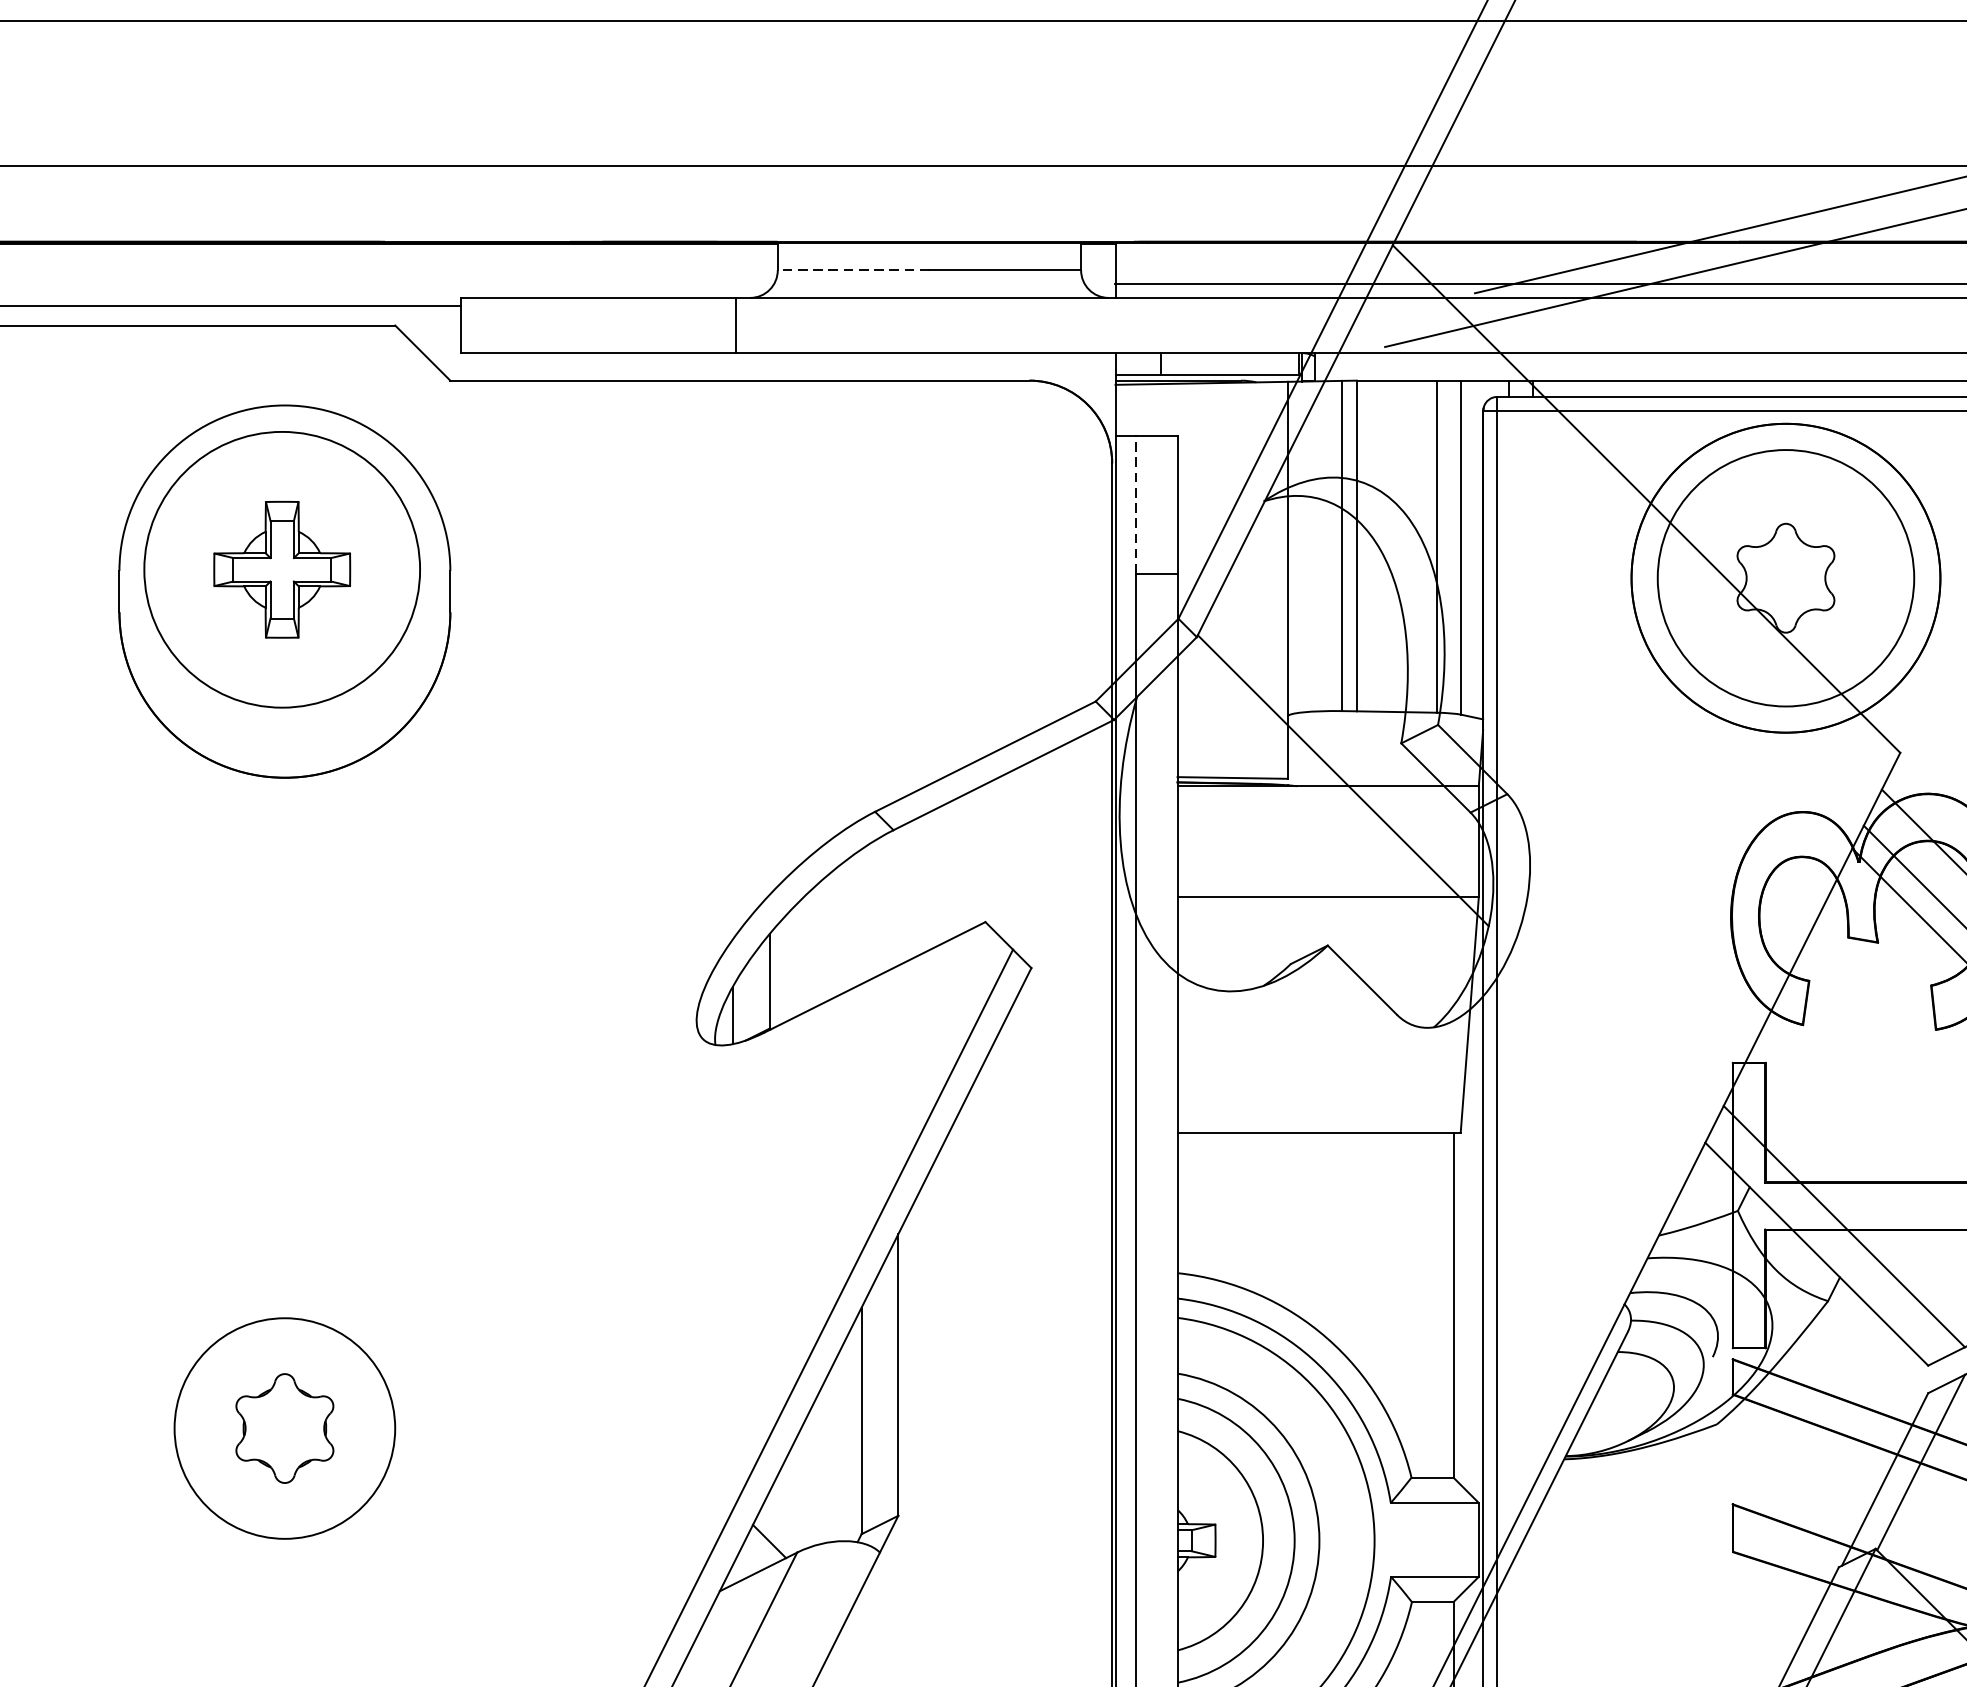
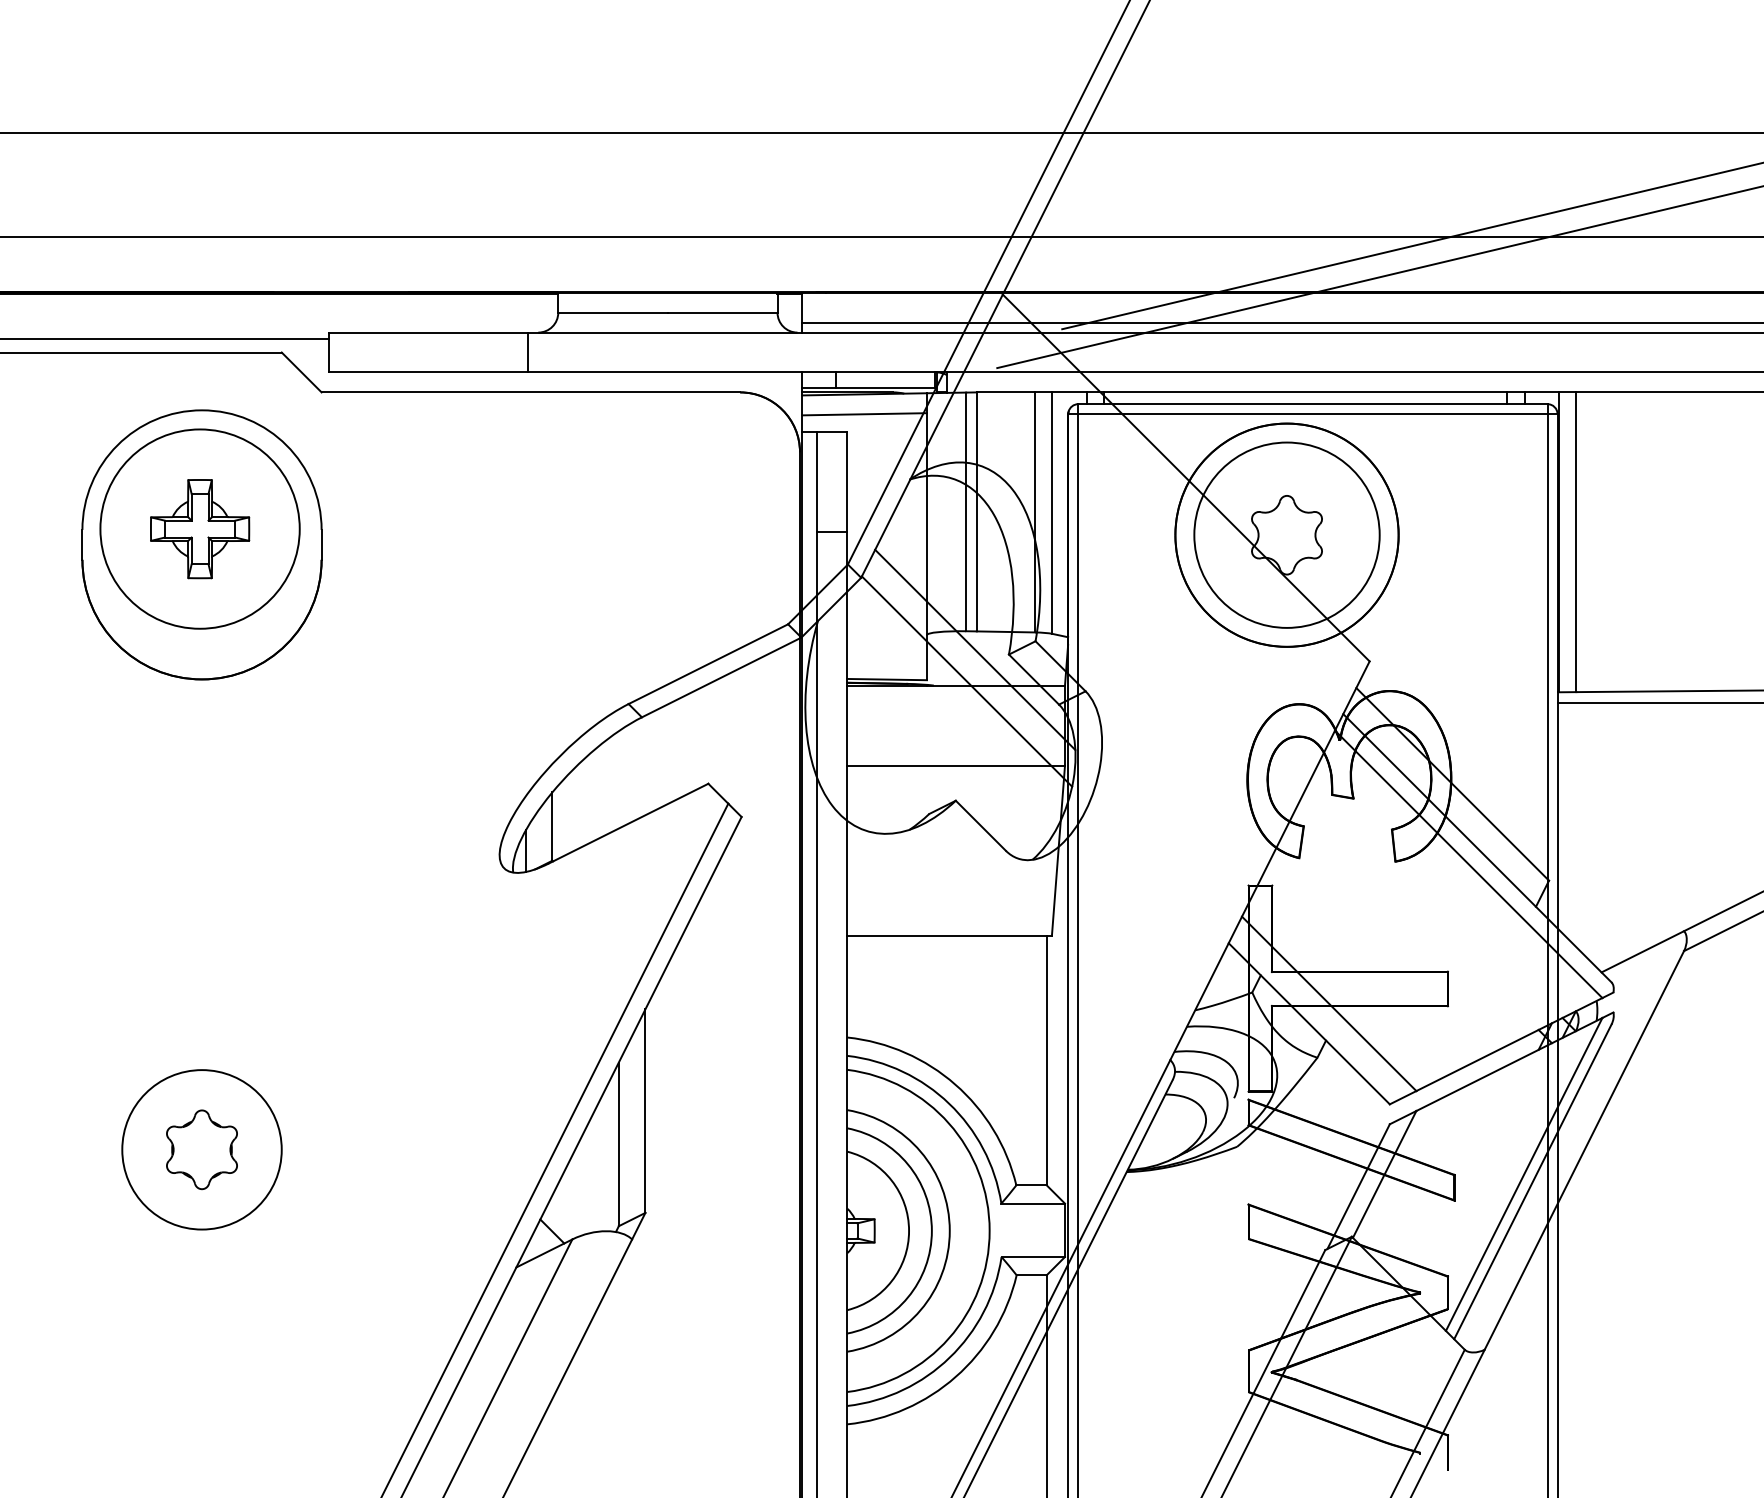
line: (854, 270) -> (613, 312), dashed -> solid
line: (1201, 411) -> (864, 414), added
line: (1136, 505) -> (817, 482), dashed -> solid
line: (1354, 736) -> (975, 649), added

